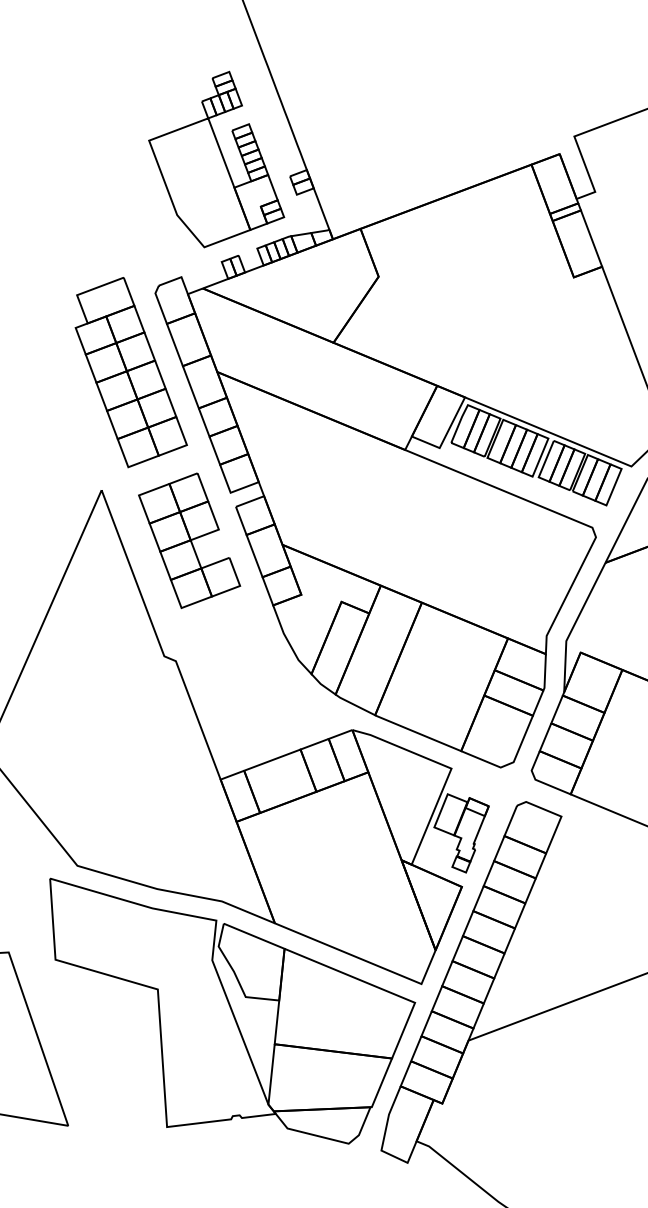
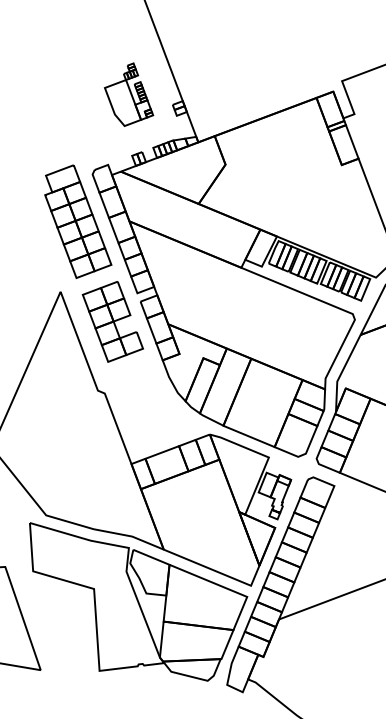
part: (215, 158) -> (128, 94), size x0.6

